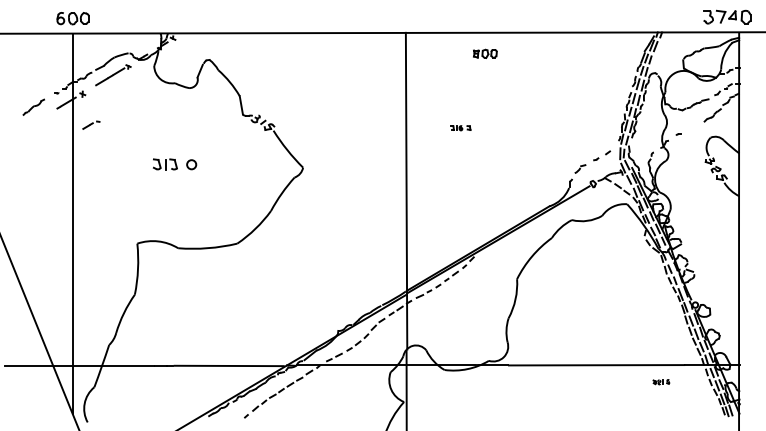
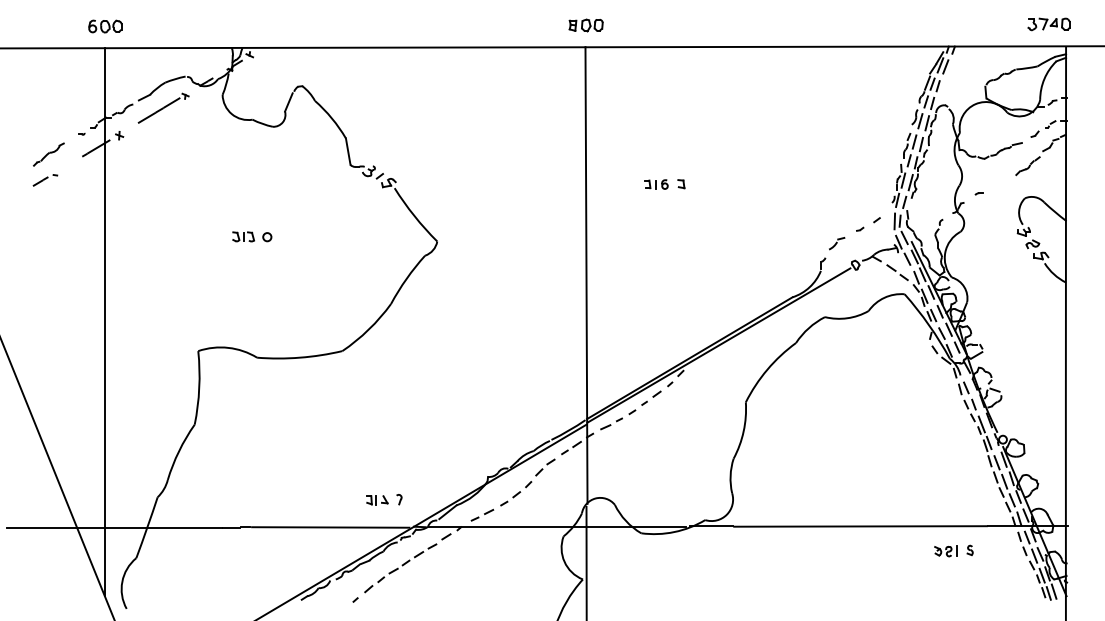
part: (727, 16) -> (1049, 23), size x0.62
part: (72, 18) -> (104, 26), size x0.71
part: (485, 53) -> (586, 24), moved
part: (91, 124) -> (45, 179), moved
part: (460, 128) -> (664, 185), size x1.43
part: (174, 164) -> (251, 236), size x0.62
part: (266, 346) -> (384, 499), added
part: (661, 381) -> (954, 549), size x1.67

